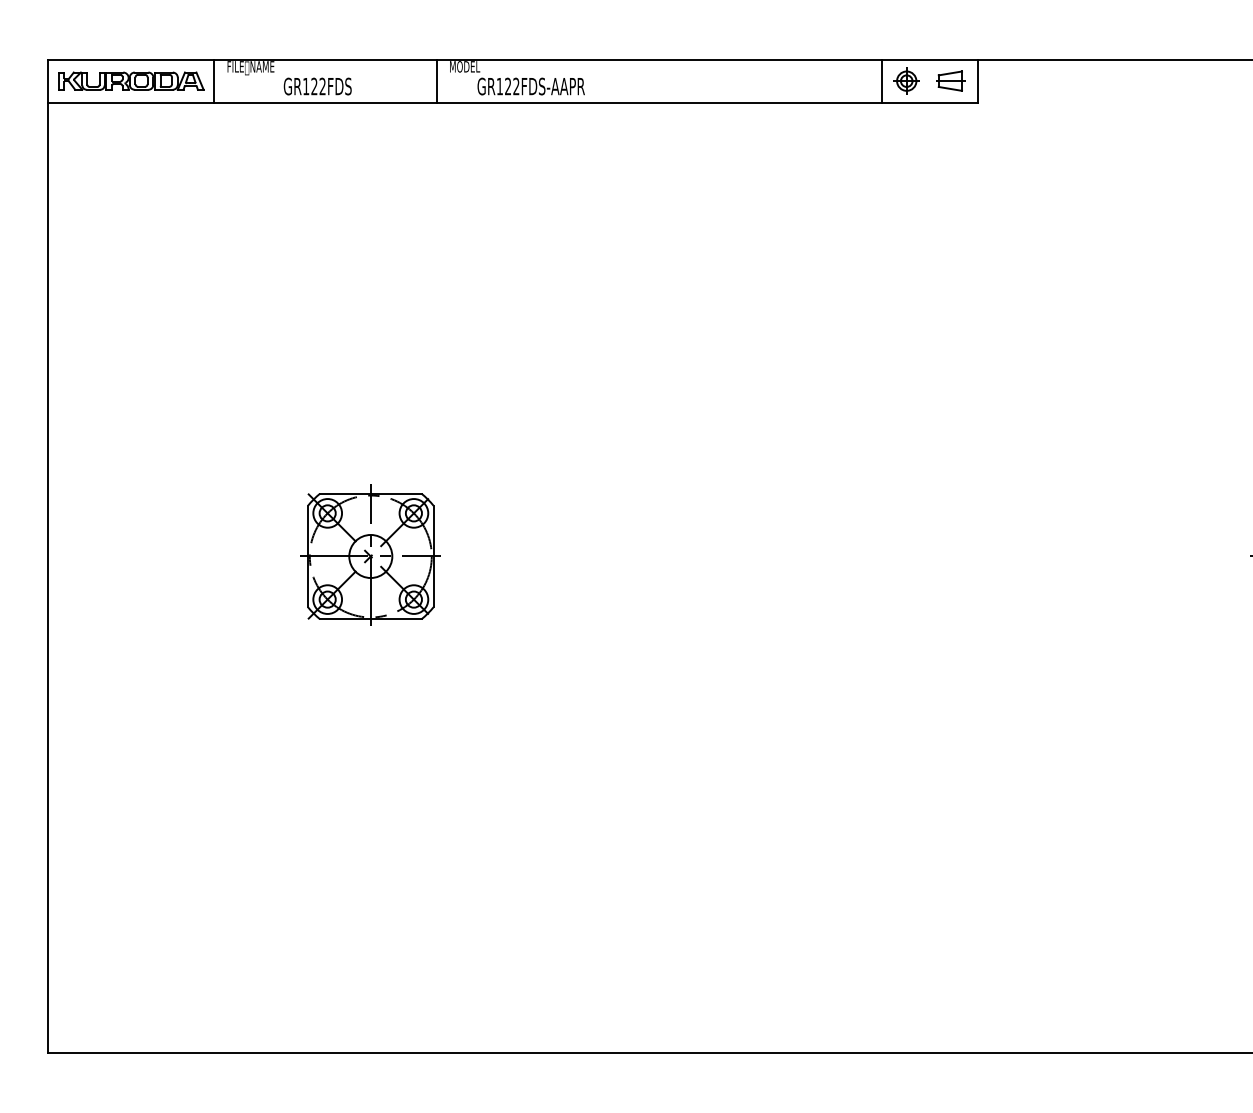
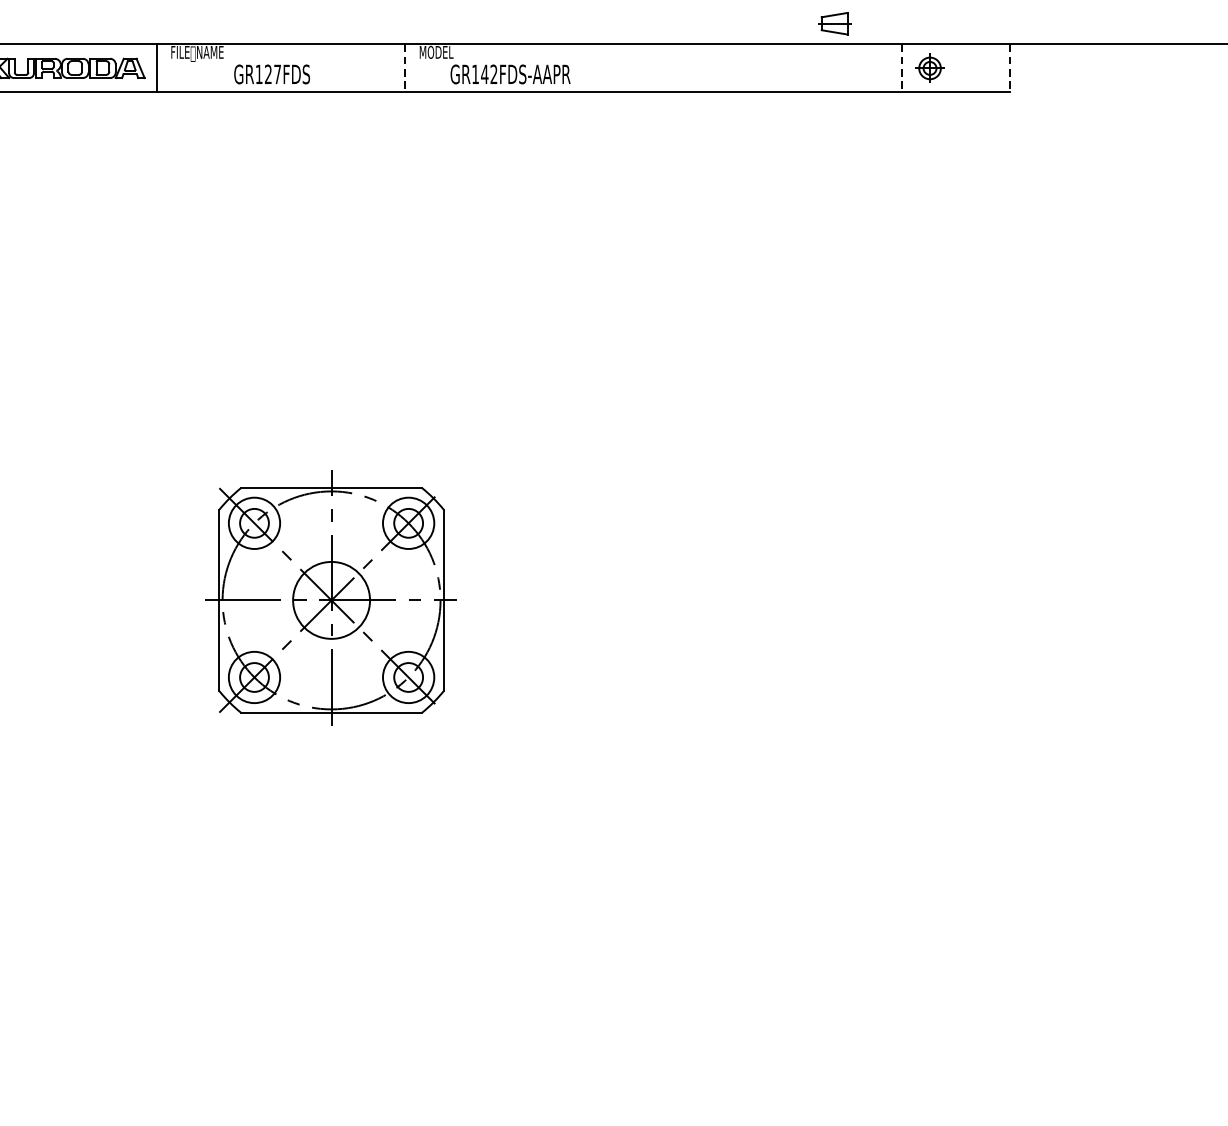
part: (950, 80) -> (834, 22), moved
line: (436, 81) -> (404, 68), solid -> dashed
line: (881, 81) -> (901, 68), solid -> dashed
line: (978, 81) -> (1010, 68), solid -> dashed
text: (322, 86) -> (277, 74), GR122FDS -> GR127FDS
text: (507, 86) -> (484, 74), GR122FDS-AAPR -> GR142FDS-AAPR
part: (370, 554) -> (331, 597), size x1.6

